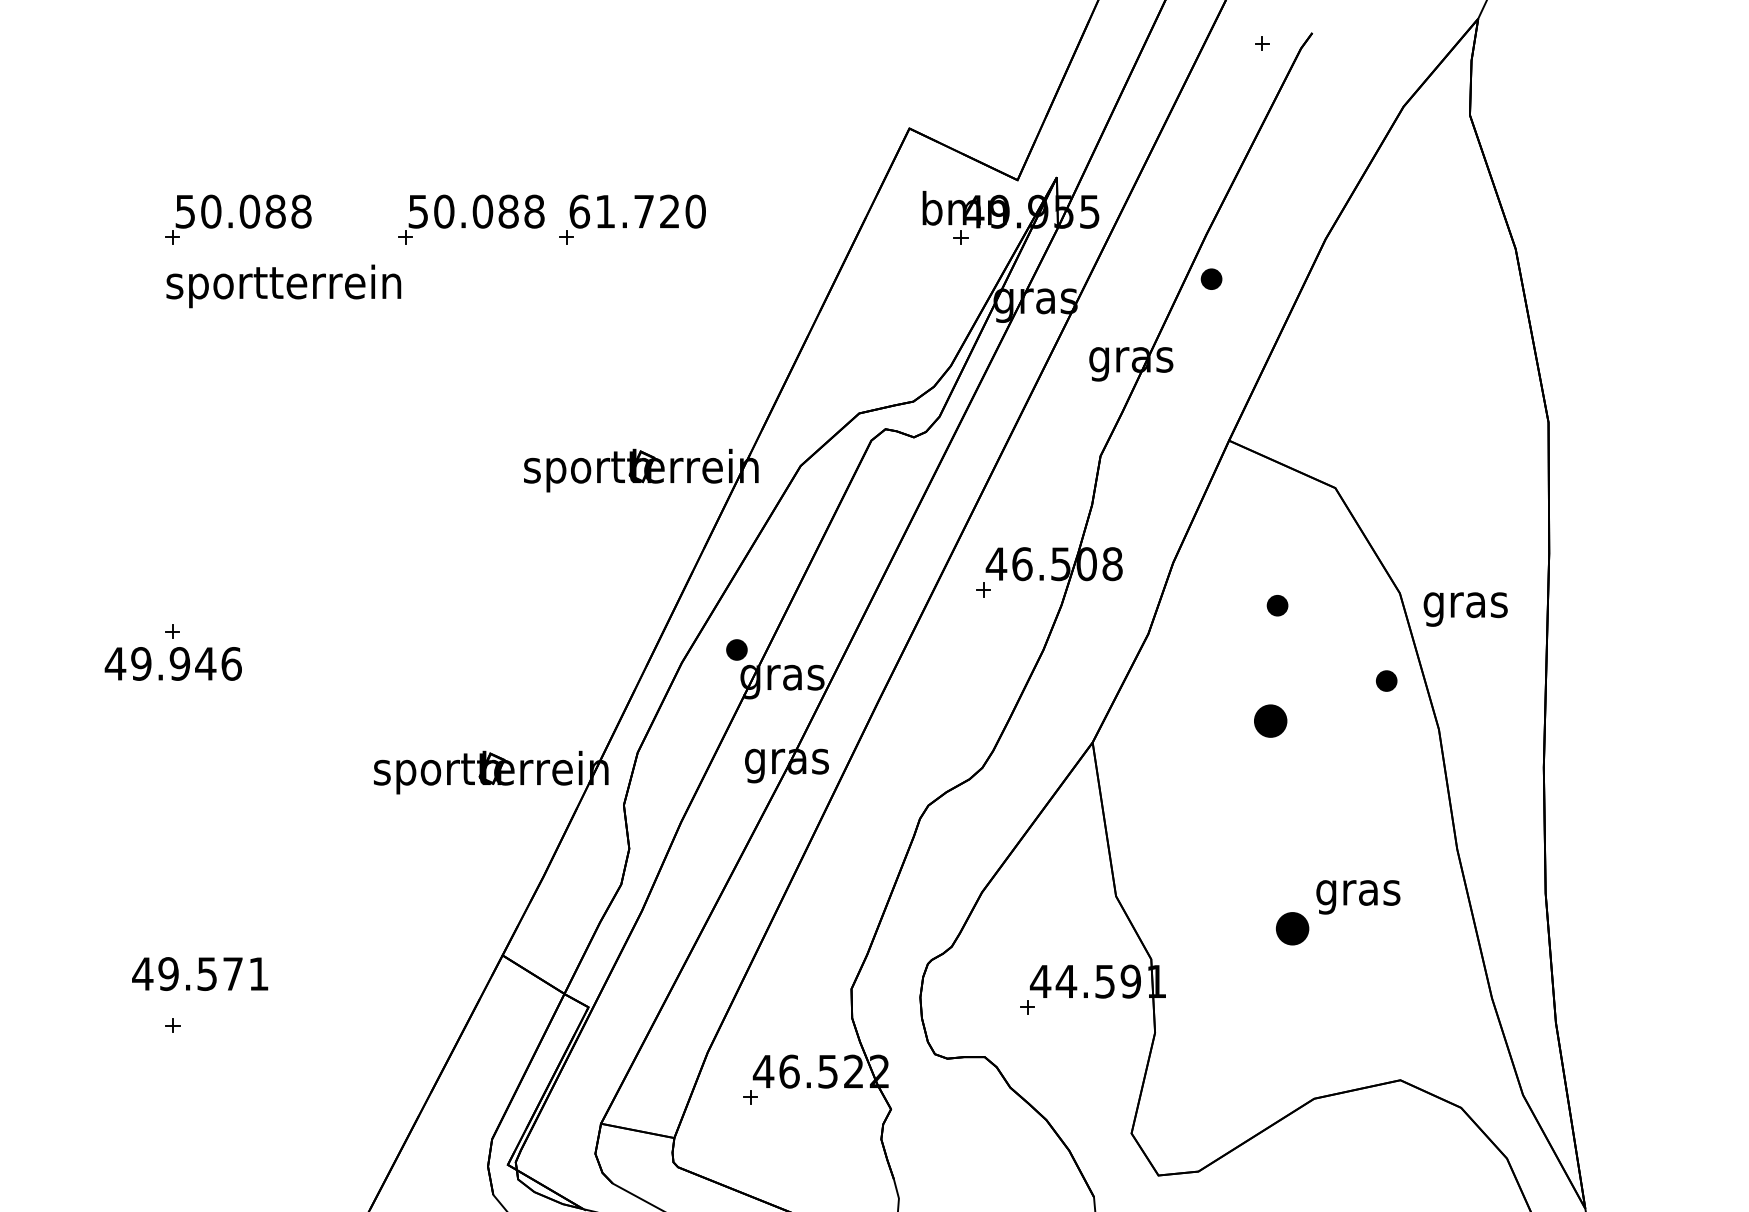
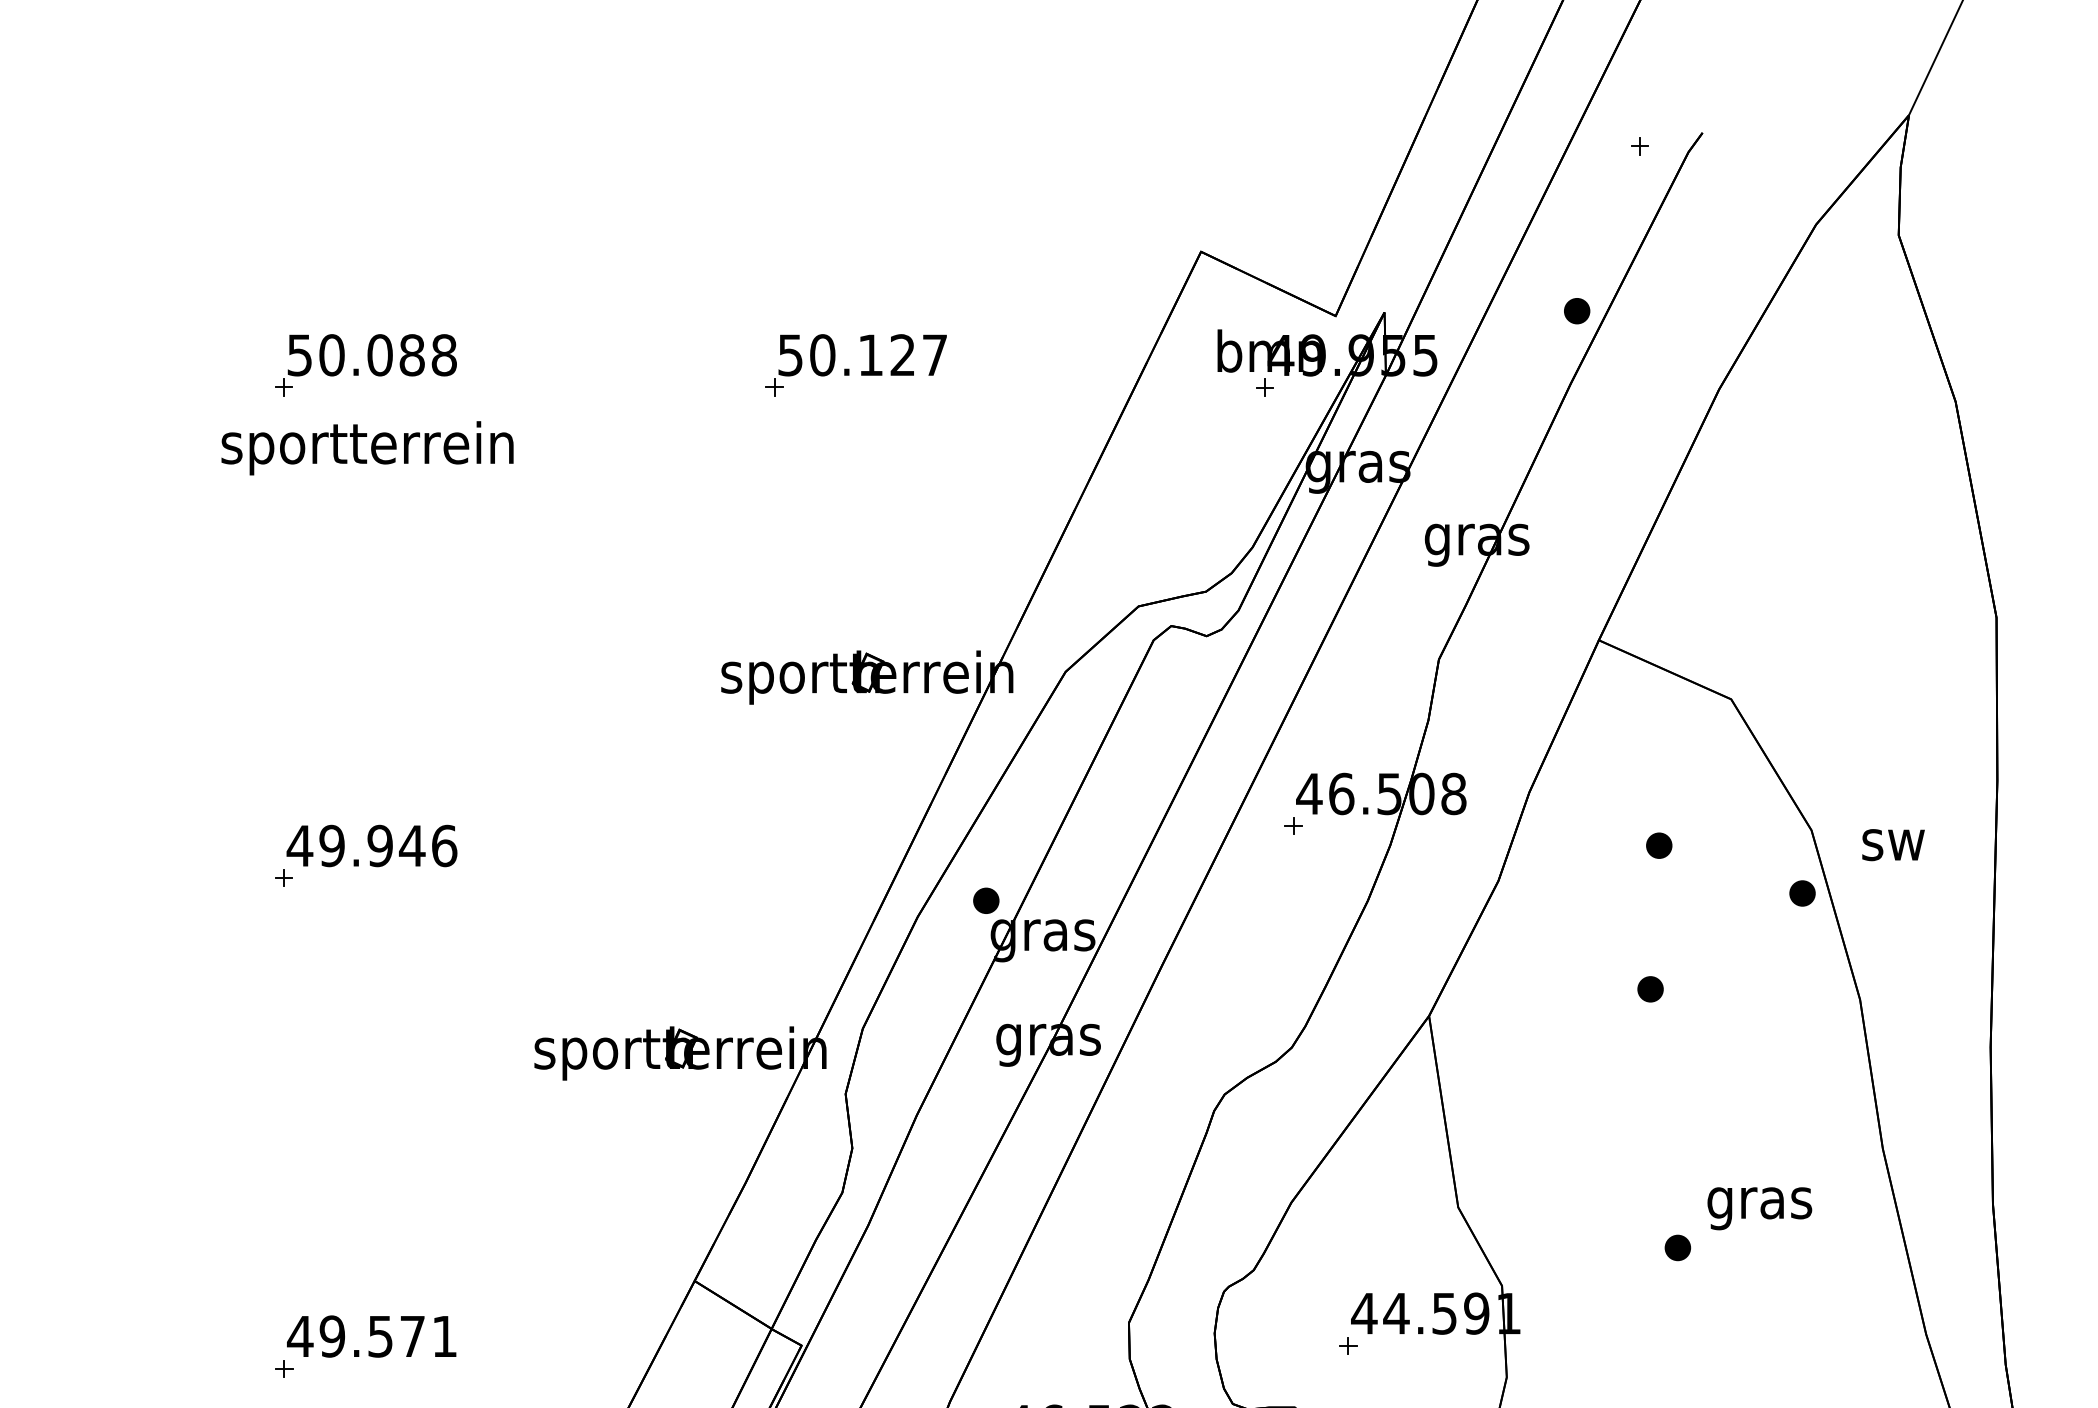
text: (637, 211) -> (862, 355), 61.720 -> 50.127
part: (471, 219) -> (655, 365), removed
part: (1211, 278) -> (1577, 310), moved
text: (283, 286) -> (367, 448), moved
text: (1465, 609) -> (1893, 850), gras -> sw
text: (172, 663) -> (370, 845), moved
part: (1386, 680) -> (1802, 892), moved
part: (1270, 720) -> (1650, 988), size x0.62
part: (1292, 928) -> (1677, 1247), size x0.62
text: (200, 973) -> (372, 1335), moved

